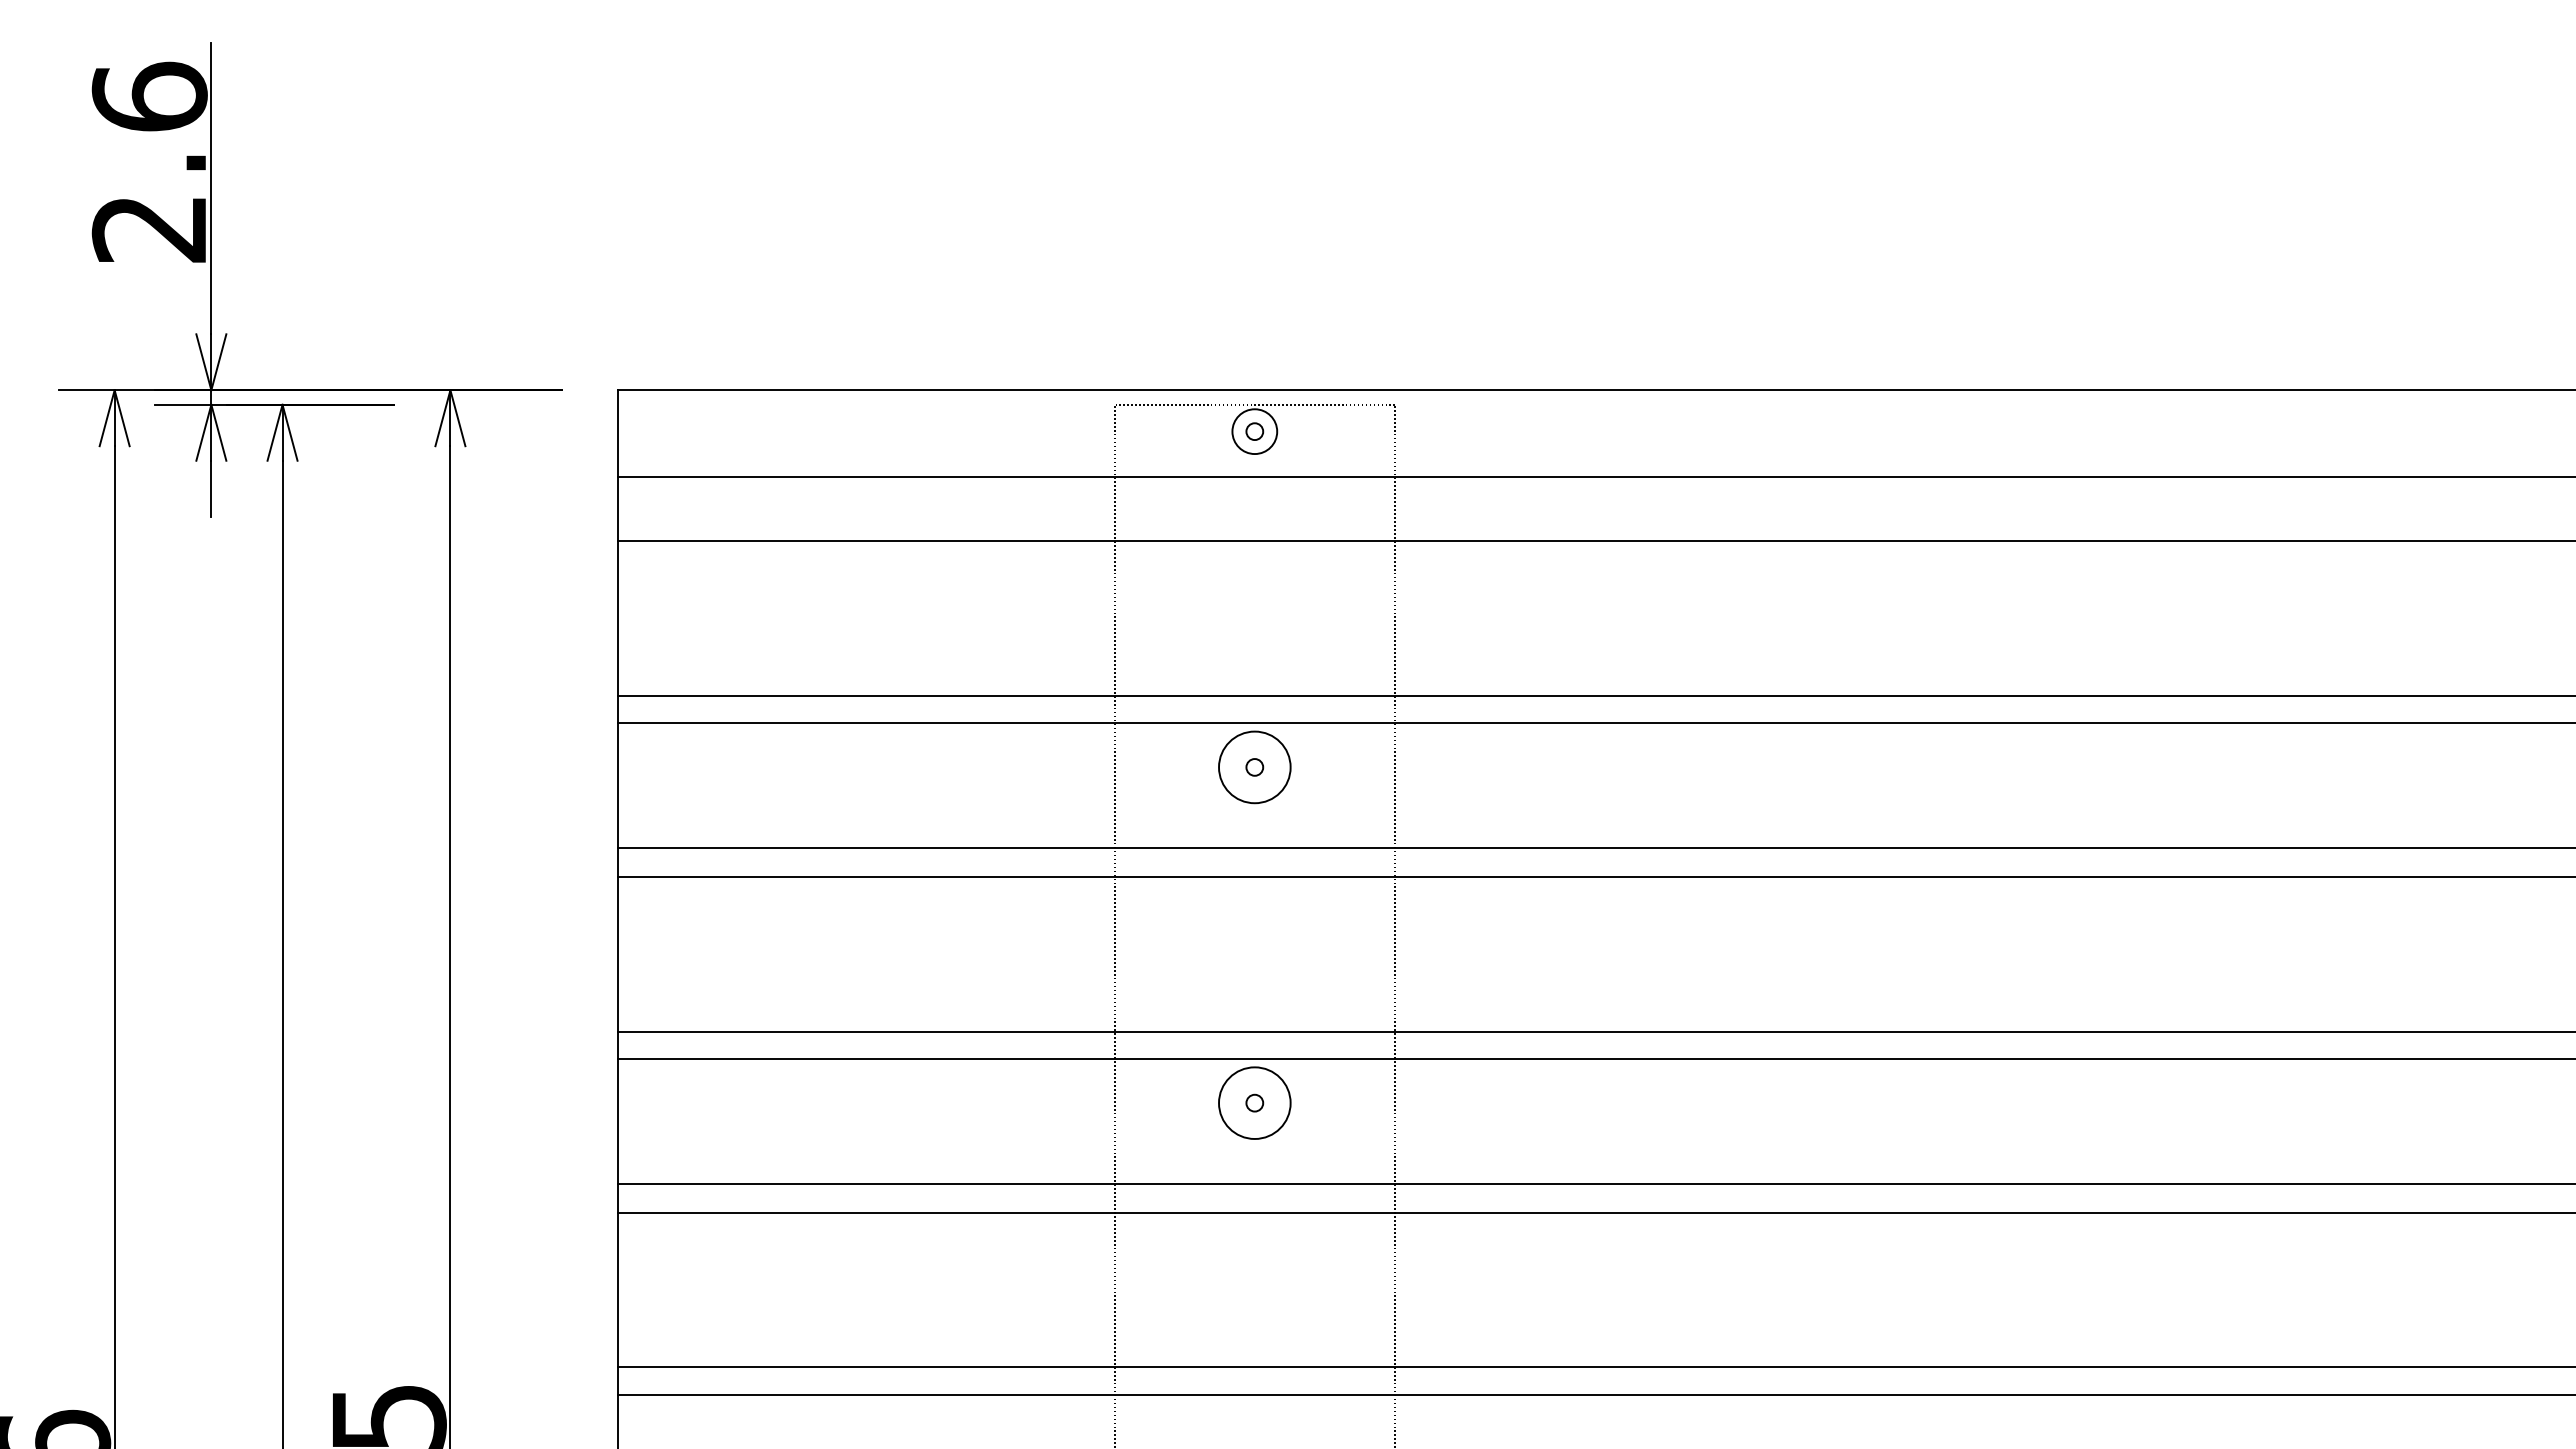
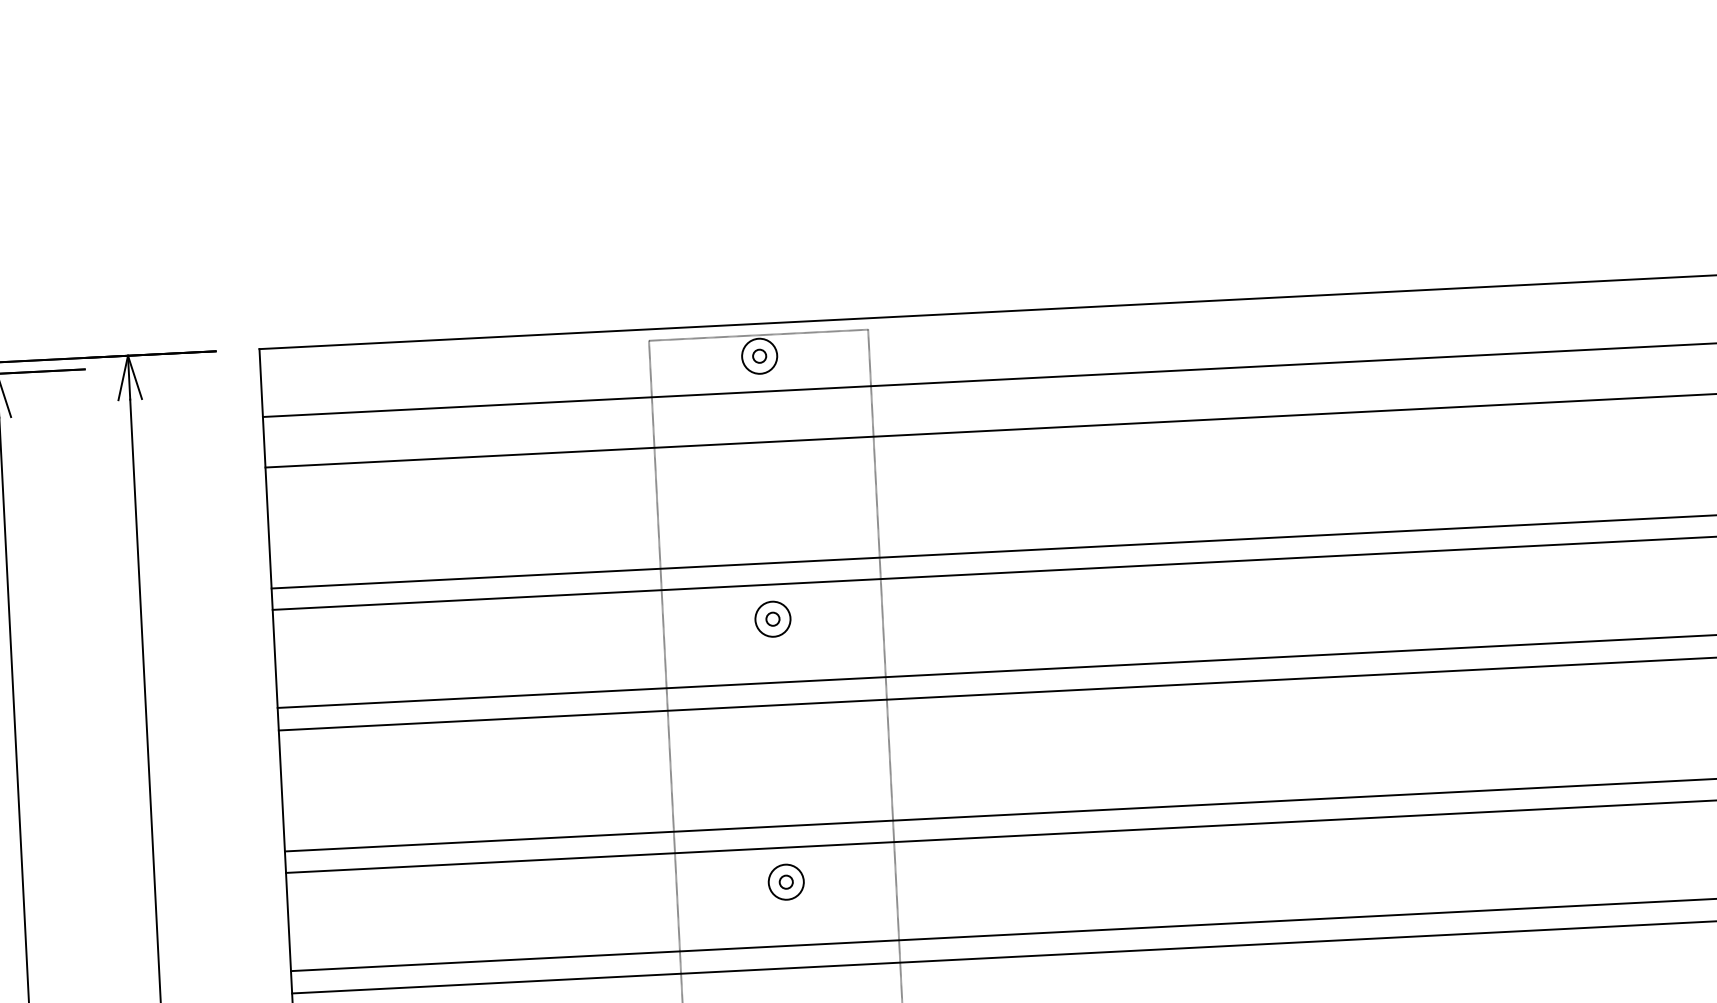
circle: (1254, 767) -> (772, 619), size x0.62
circle: (1254, 1102) -> (786, 881), size x0.62

